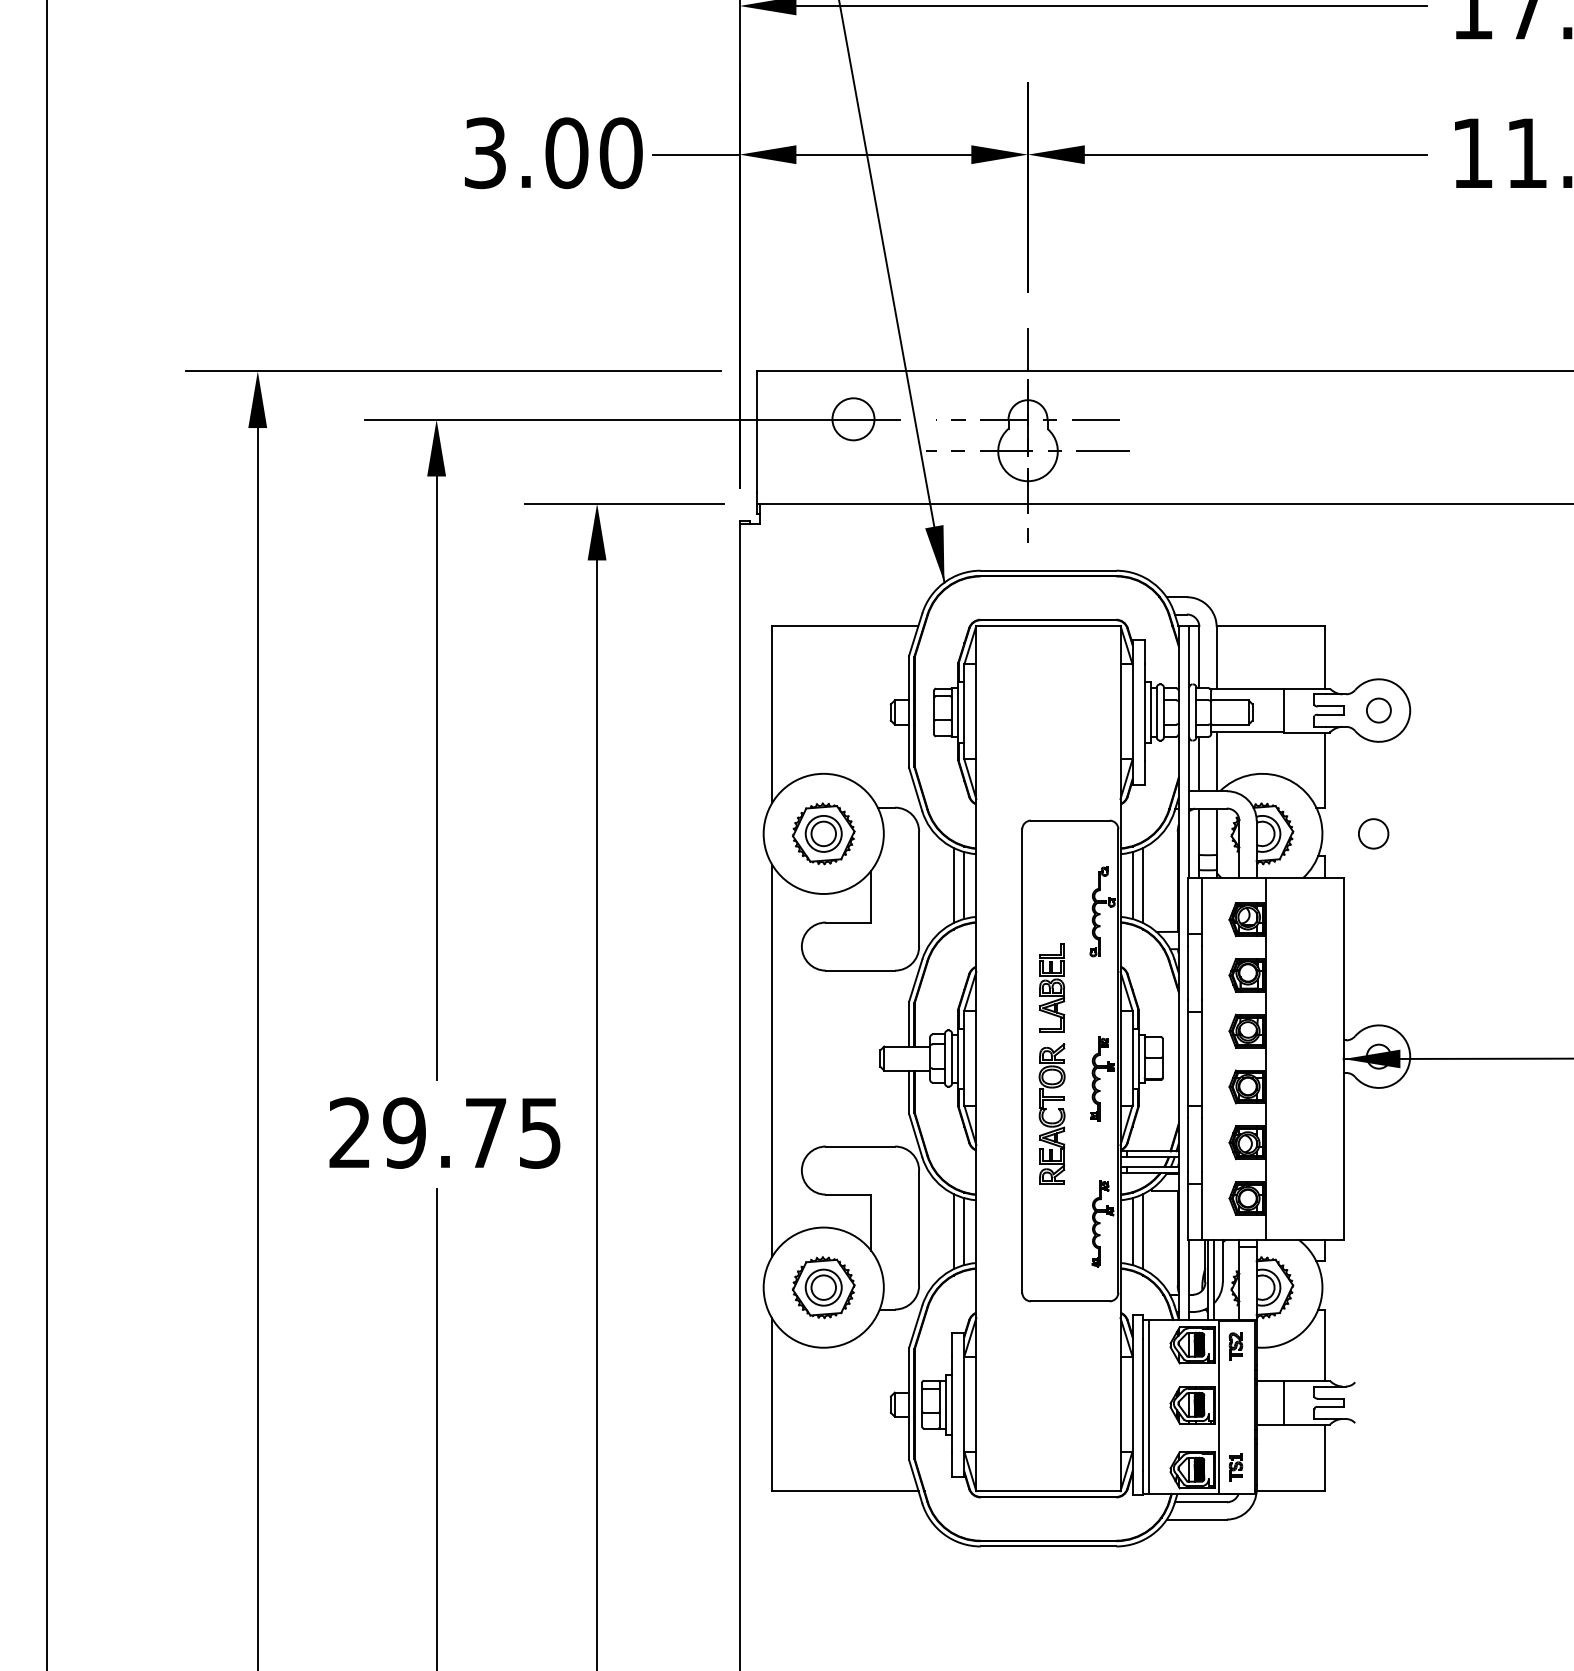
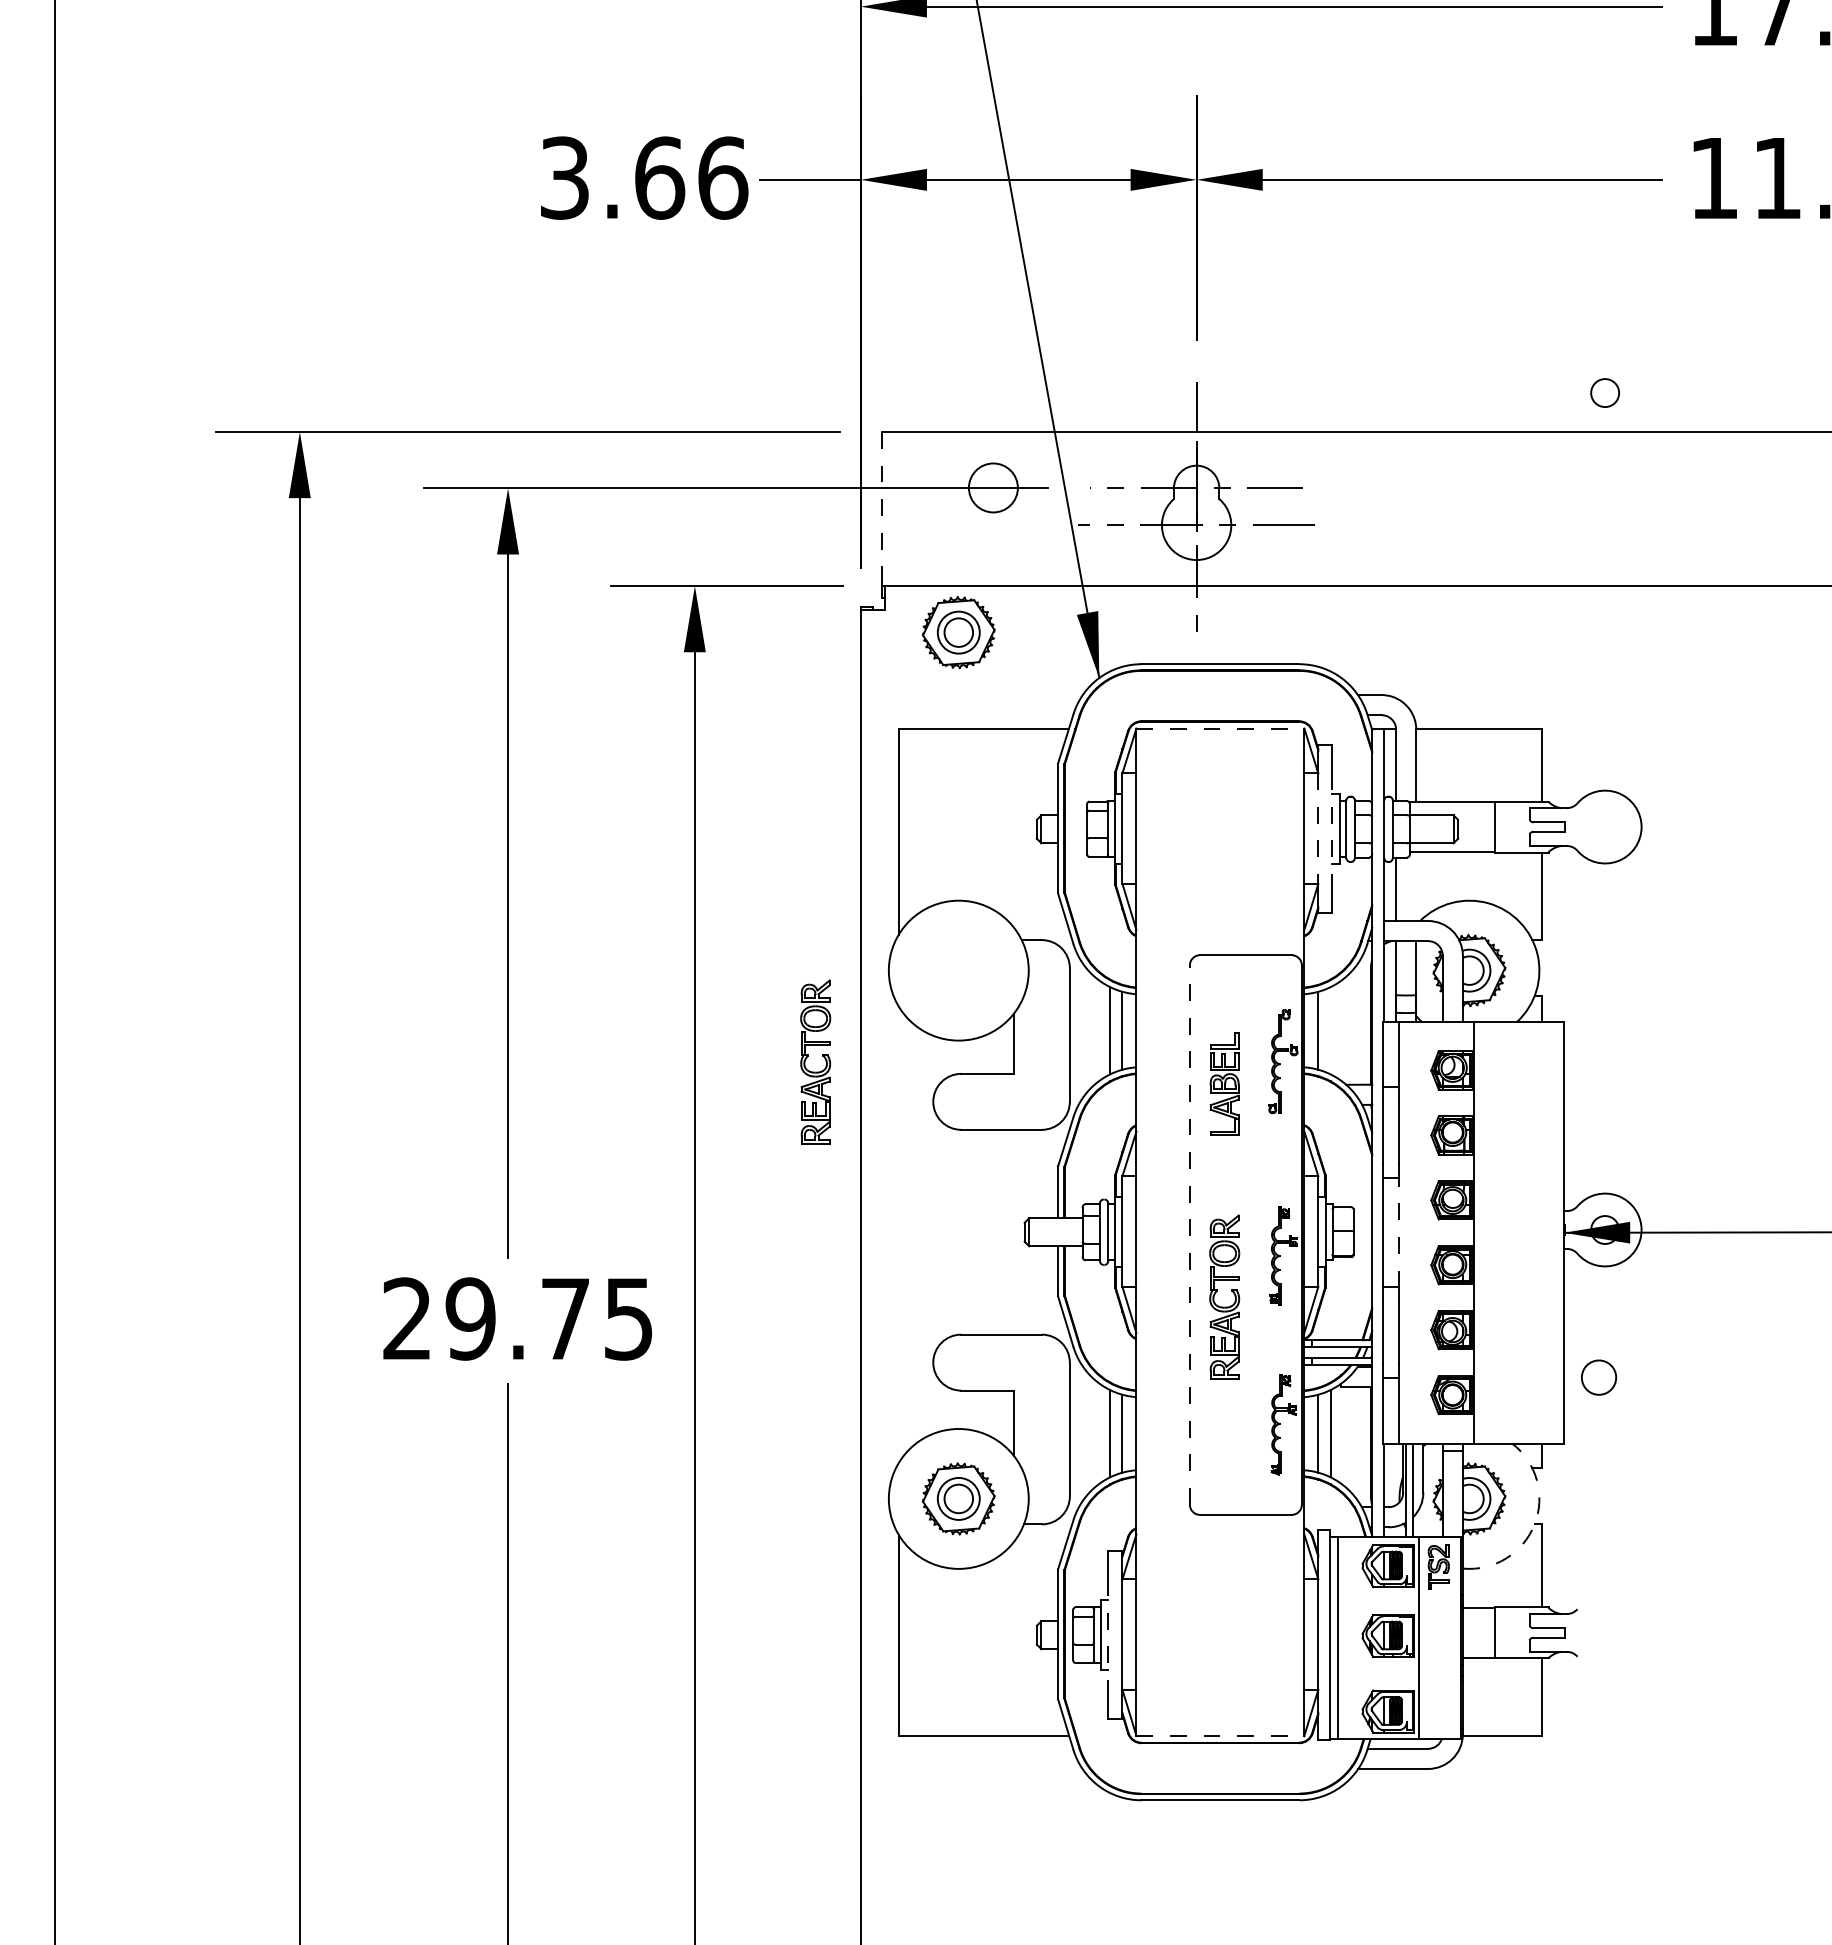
text: (594, 152) -> (691, 177), 3.00 -> 3.66
line: (757, 432) -> (881, 503), solid -> dashed
line: (1048, 625) -> (1220, 728), solid -> dashed
circle: (1378, 710) -> (1604, 392), moved
line: (1132, 712) -> (1318, 829), solid -> dashed
line: (1144, 712) -> (1332, 829), solid -> dashed
line: (1216, 761) -> (1416, 886), removed
part: (823, 833) -> (958, 632), moved
circle: (1374, 833) -> (1599, 1377), moved
line: (1143, 885) -> (1330, 1030), removed
part: (694, 907) -> (808, 1056), added
part: (1051, 987) -> (1224, 1083), moved
line: (1202, 1058) -> (1399, 1232), solid -> dashed
line: (771, 1060) -> (898, 1234), removed
line: (1021, 1061) -> (1189, 1235), solid -> dashed
arc: (1318, 1309) -> (1534, 1524), solid -> dashed
part: (1235, 1346) -> (1438, 1567), size x1.4
line: (952, 1404) -> (1108, 1635), solid -> dashed
part: (1235, 1467) -> (1438, 1708), removed
line: (1048, 1490) -> (1220, 1735), solid -> dashed

